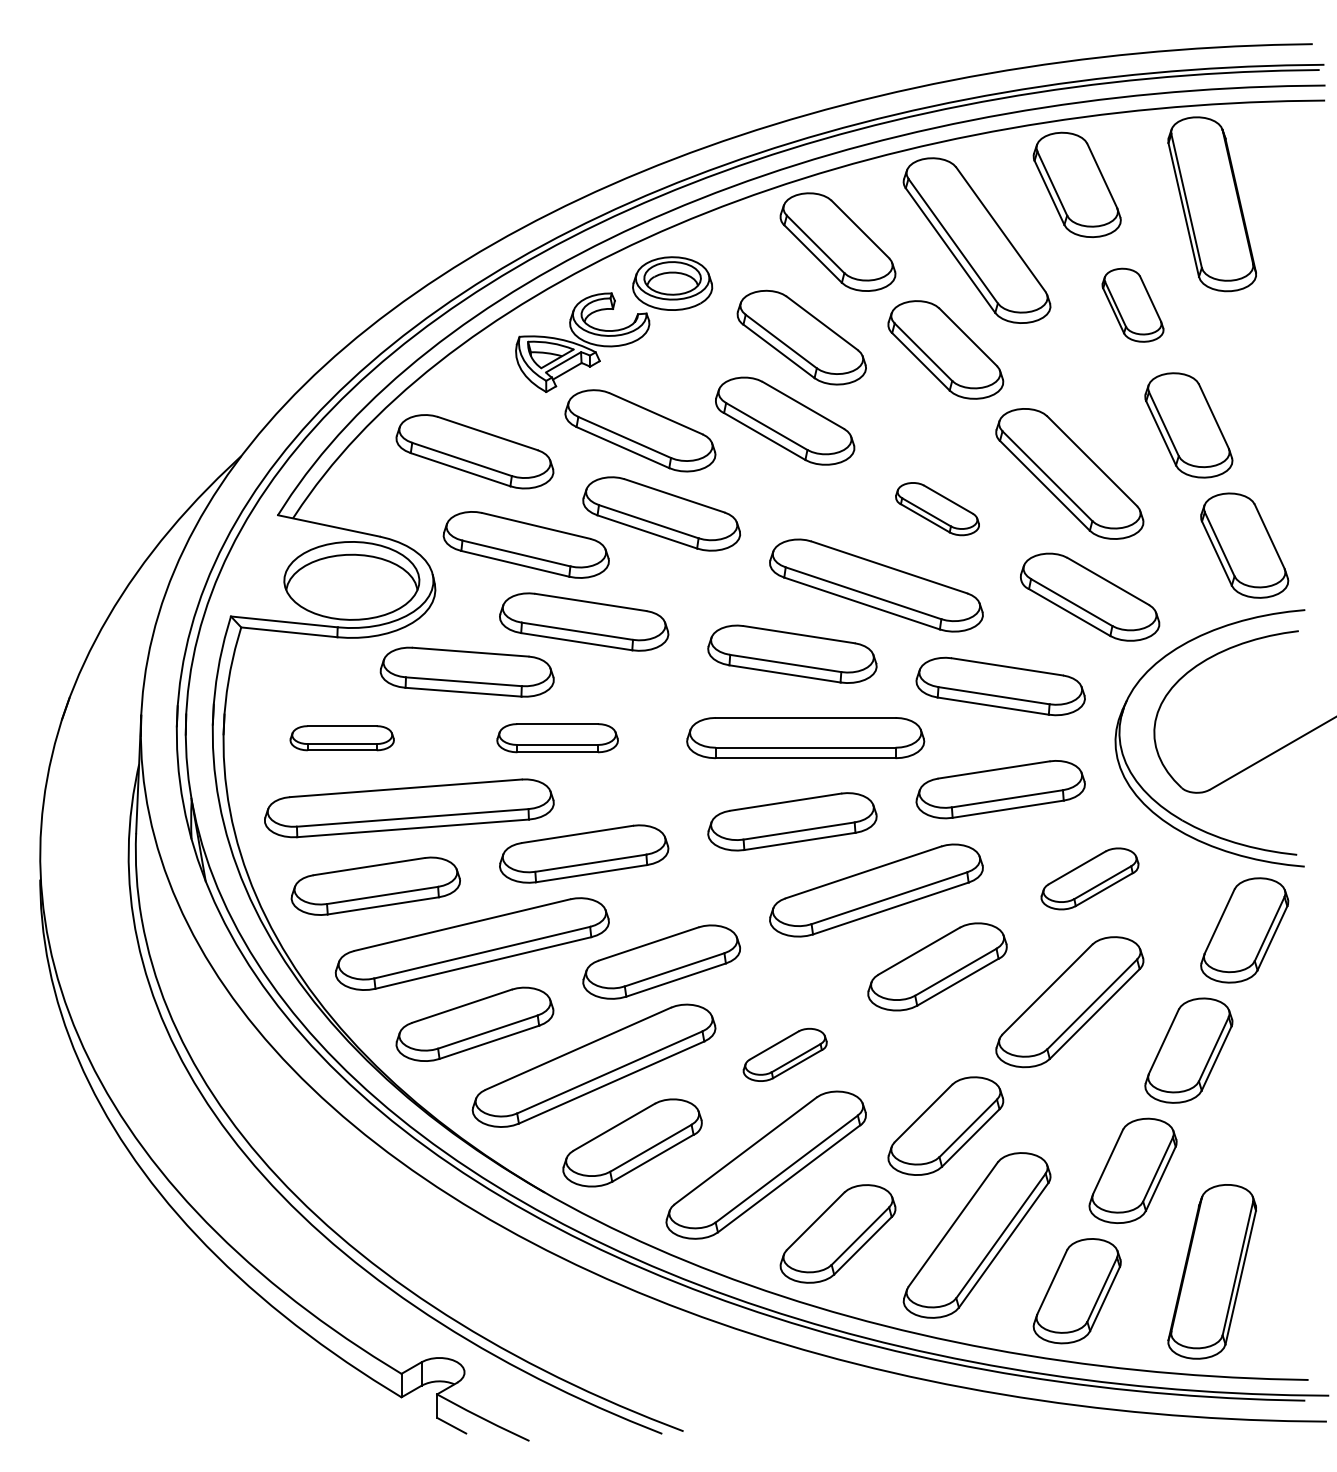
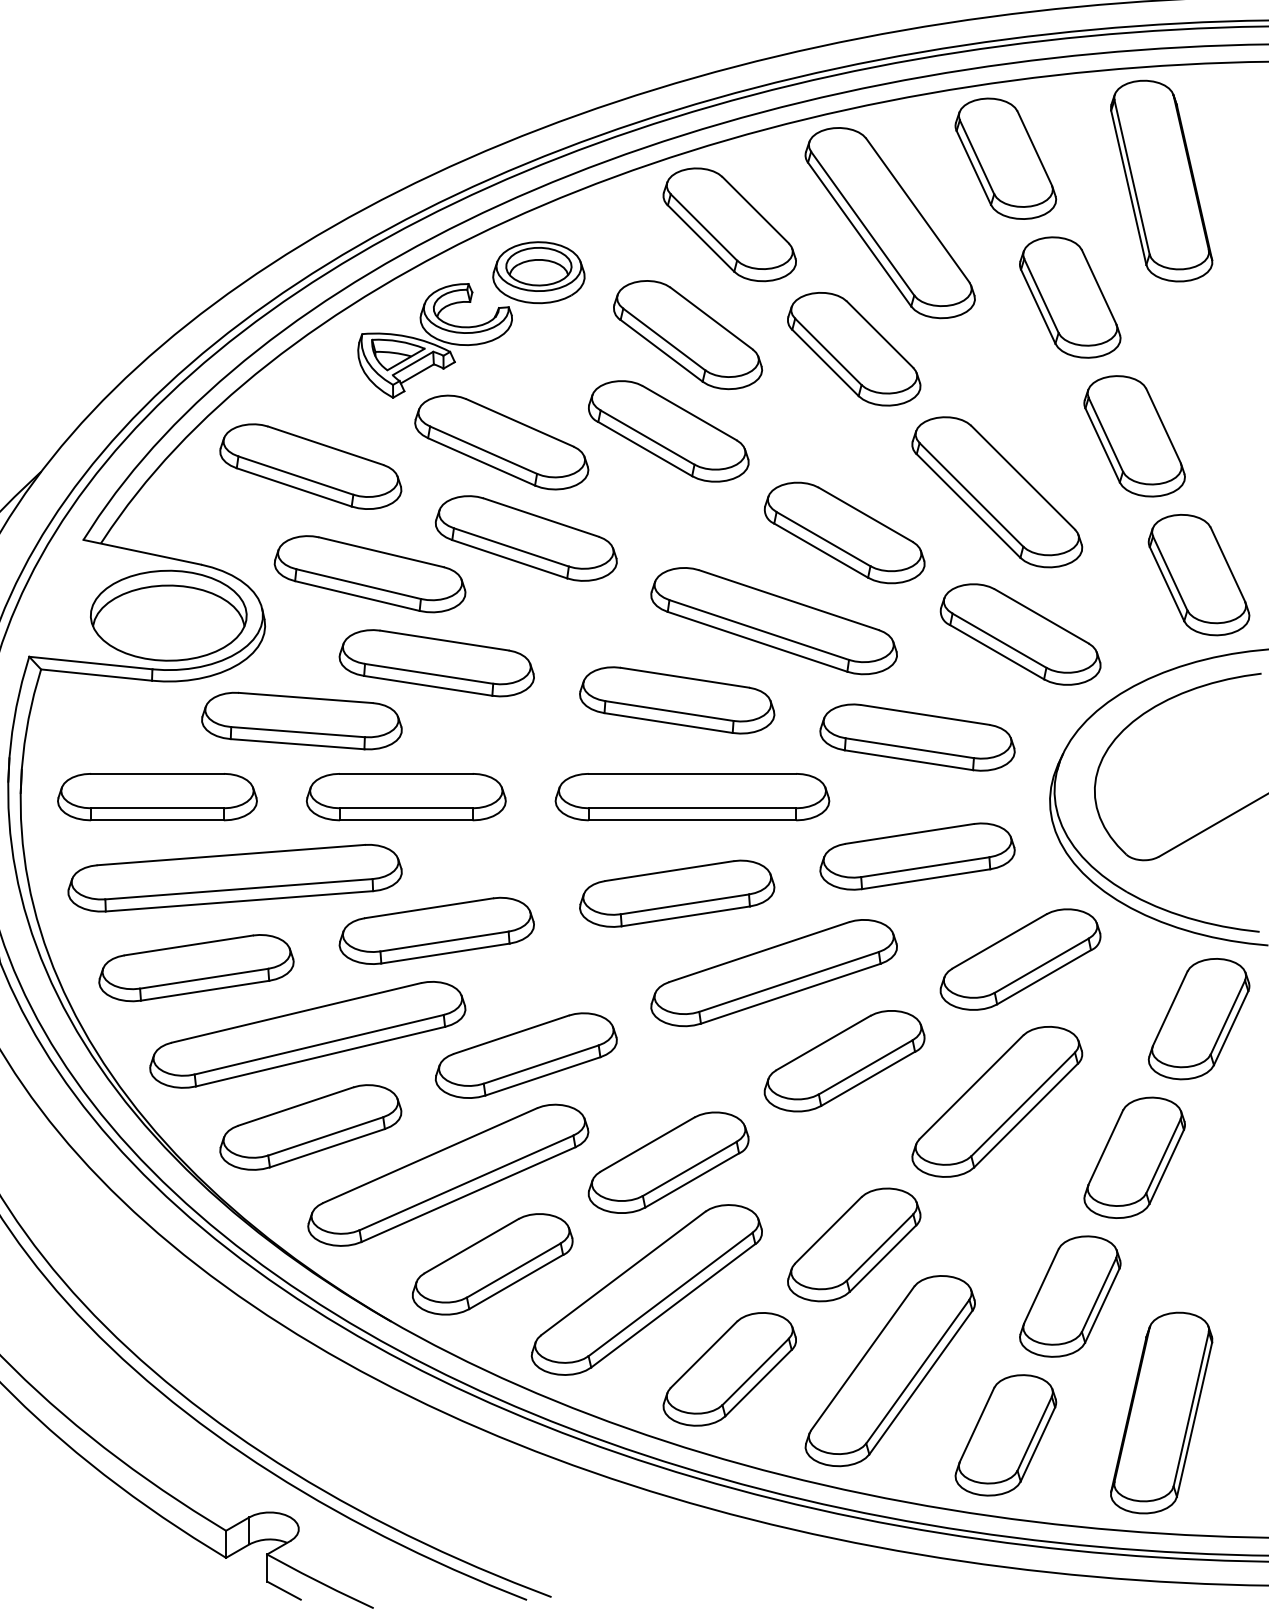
part: (1132, 305) -> (1069, 297), size x1.43
part: (937, 508) -> (844, 532), size x1.67
part: (342, 738) -> (157, 797), size x1.67
part: (557, 738) -> (406, 797), size x1.43
part: (1089, 878) -> (1019, 959), size x1.43
part: (785, 1054) -> (669, 1162), size x1.67

